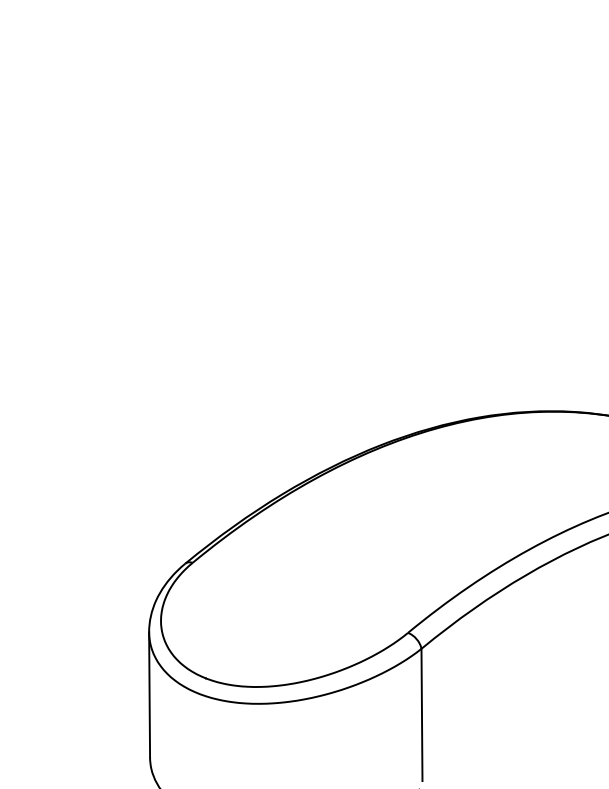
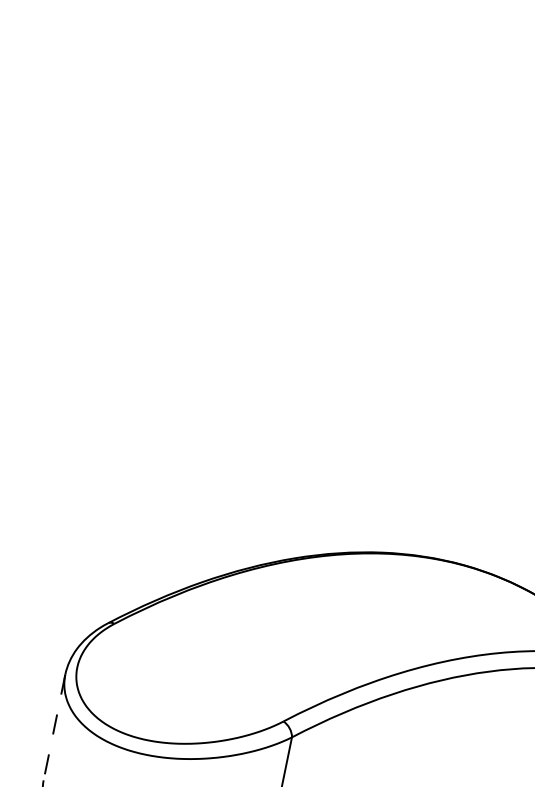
line: (149, 694) -> (54, 727), solid -> dashed

